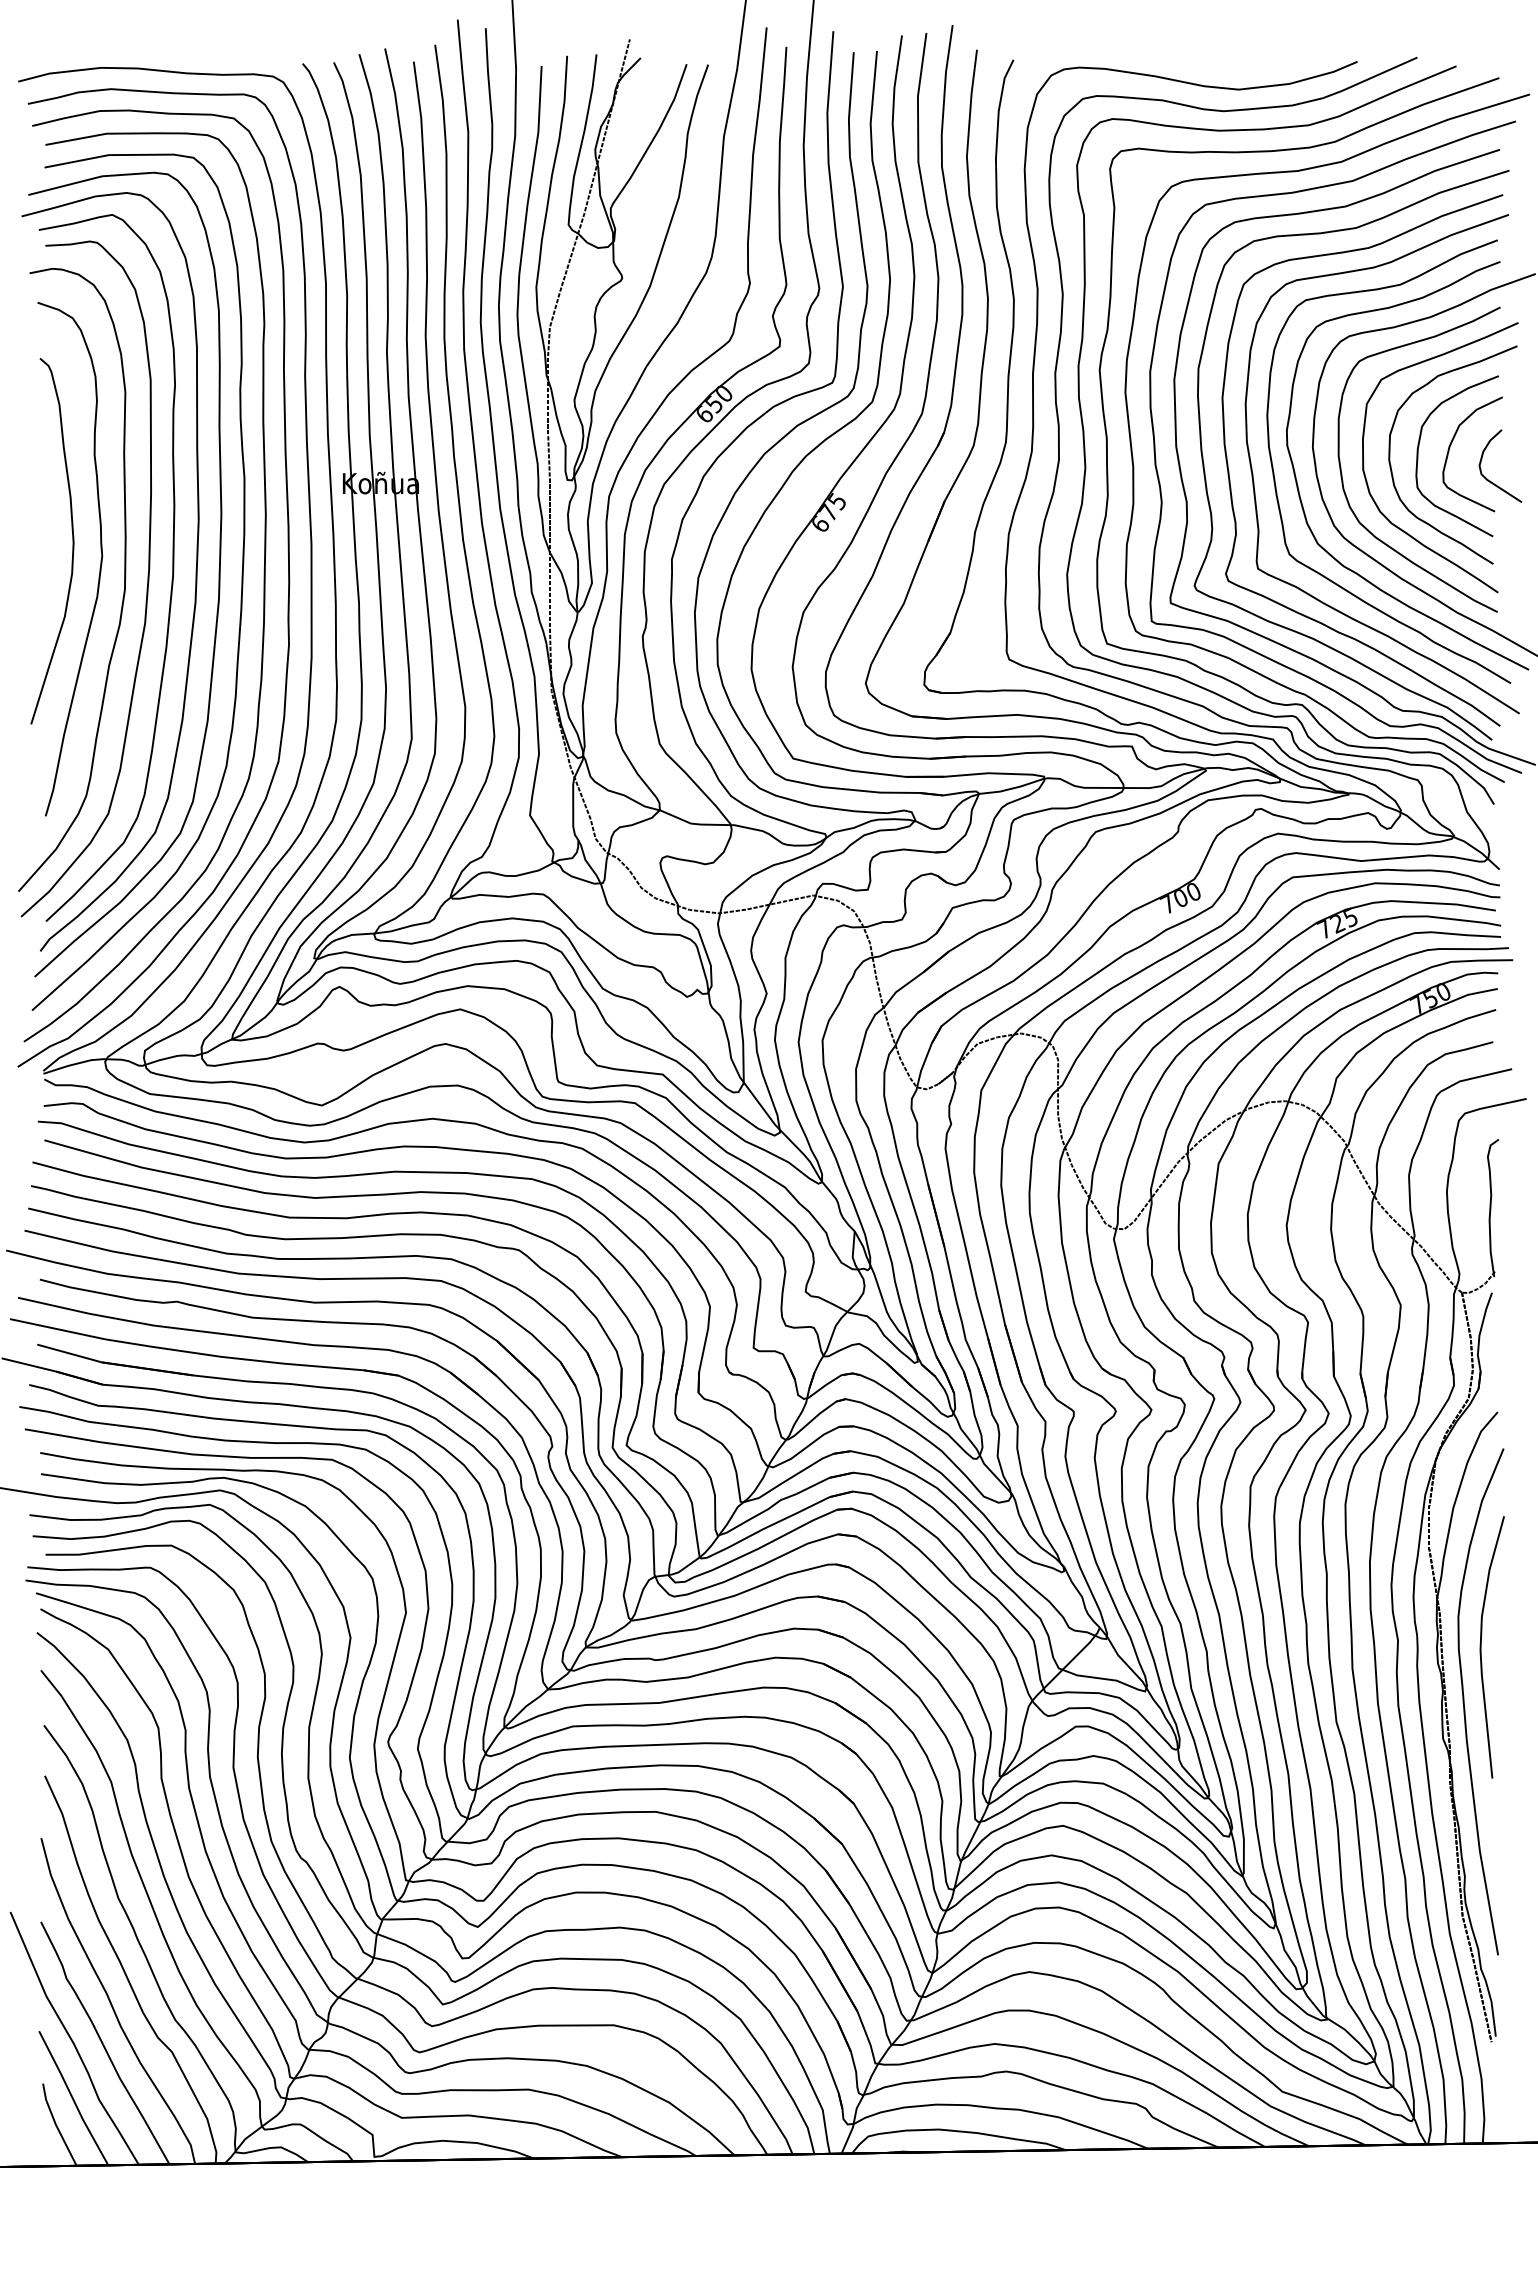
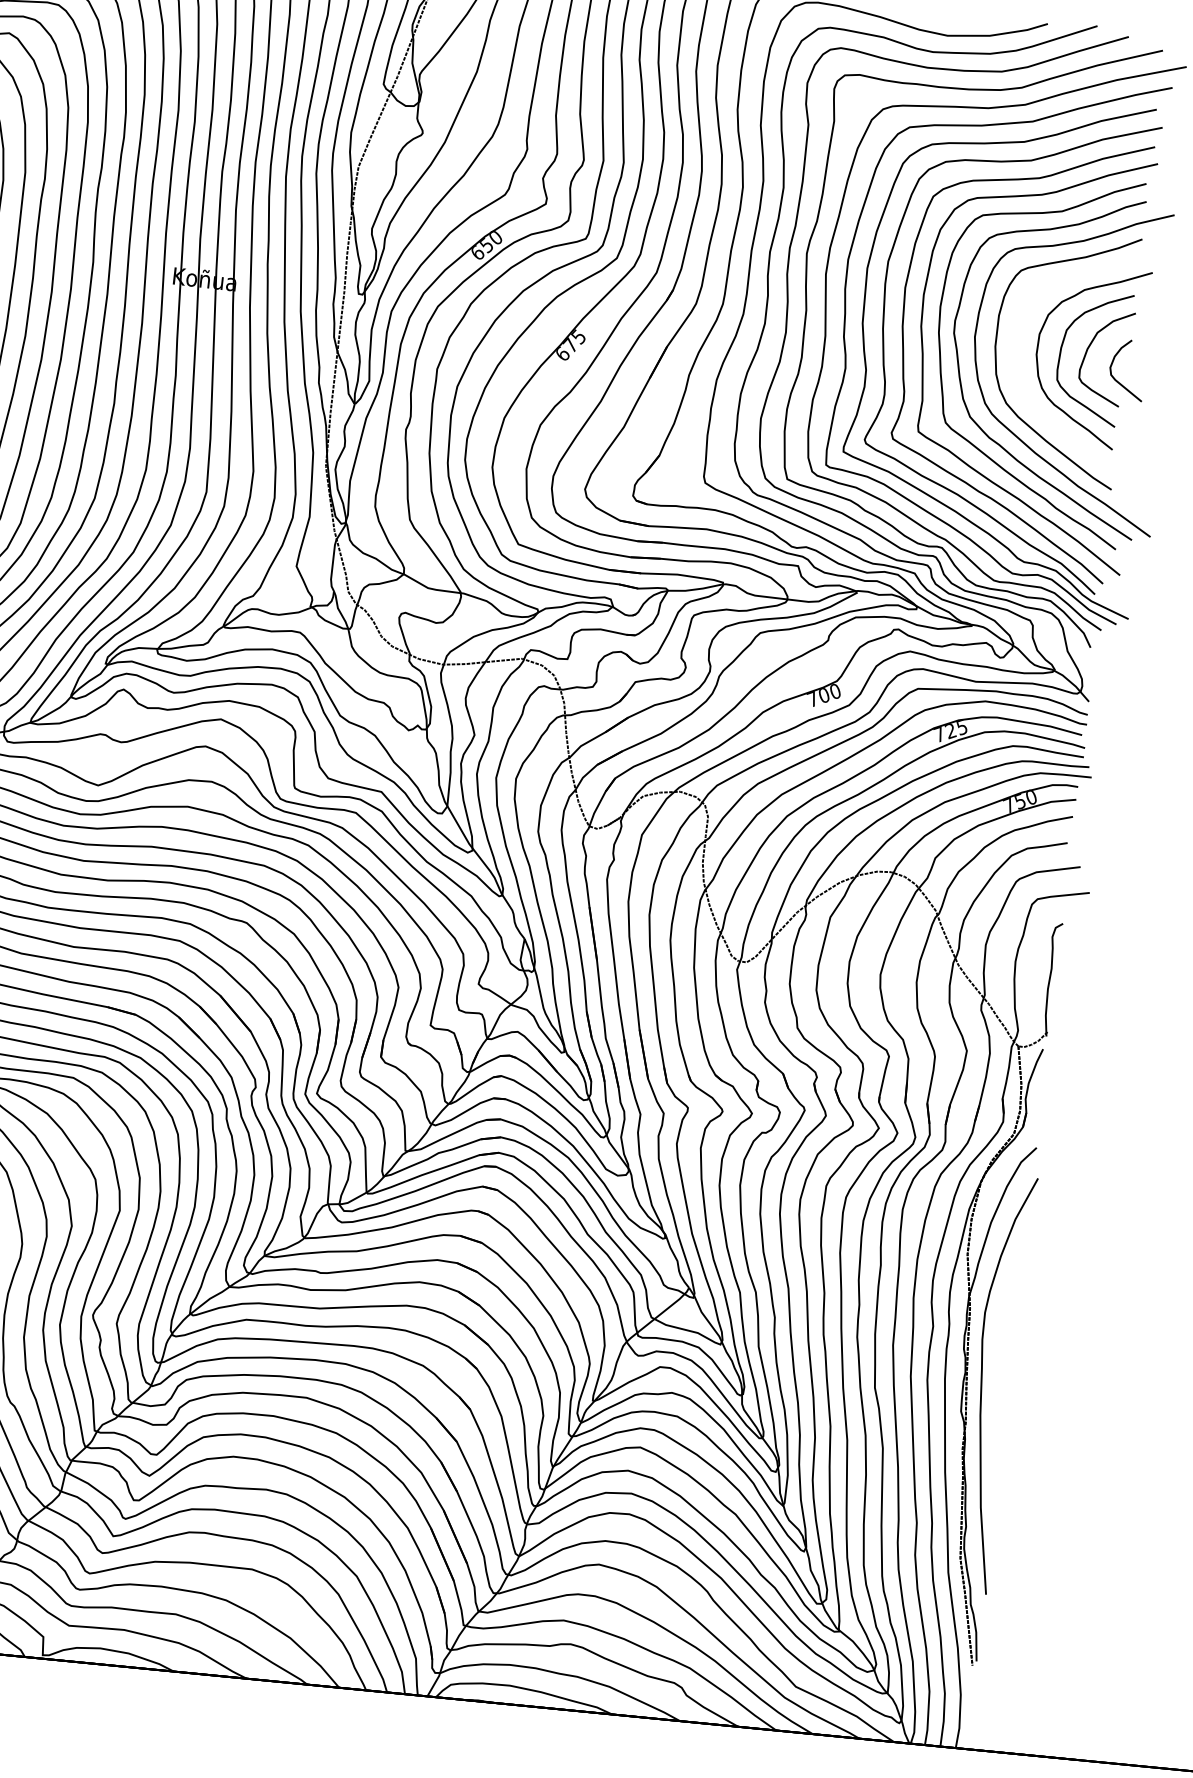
curve: (1364, 464) -> (1015, 355), removed
curve: (1481, 1647) -> (1001, 1339), removed

